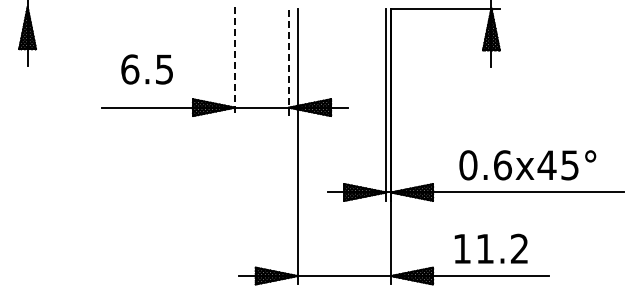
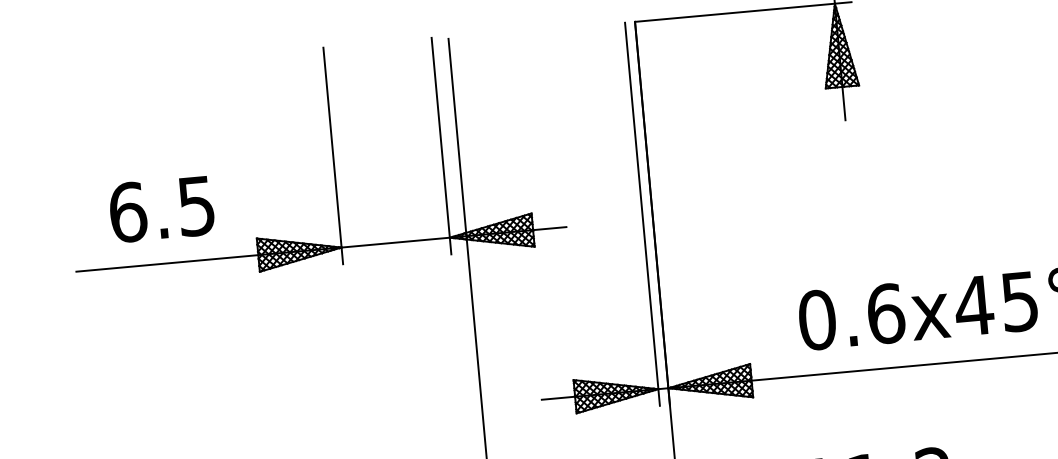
line: (289, 61) -> (442, 145), dashed -> solid
line: (234, 62) -> (332, 157), dashed -> solid
text: (146, 69) -> (160, 209), moved

